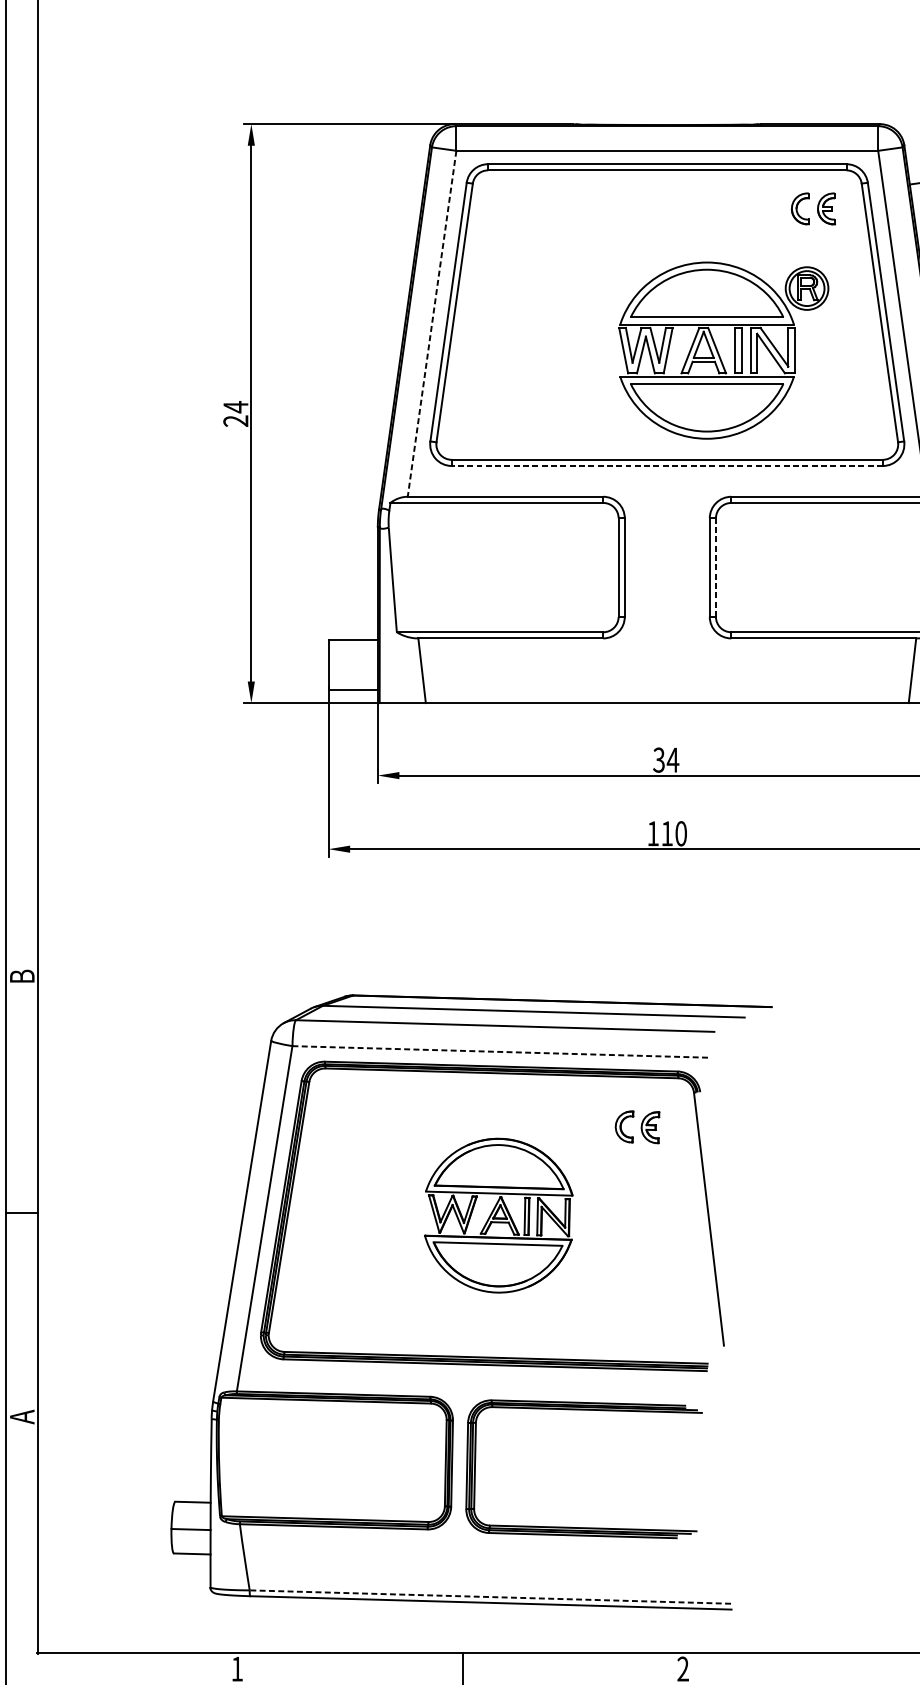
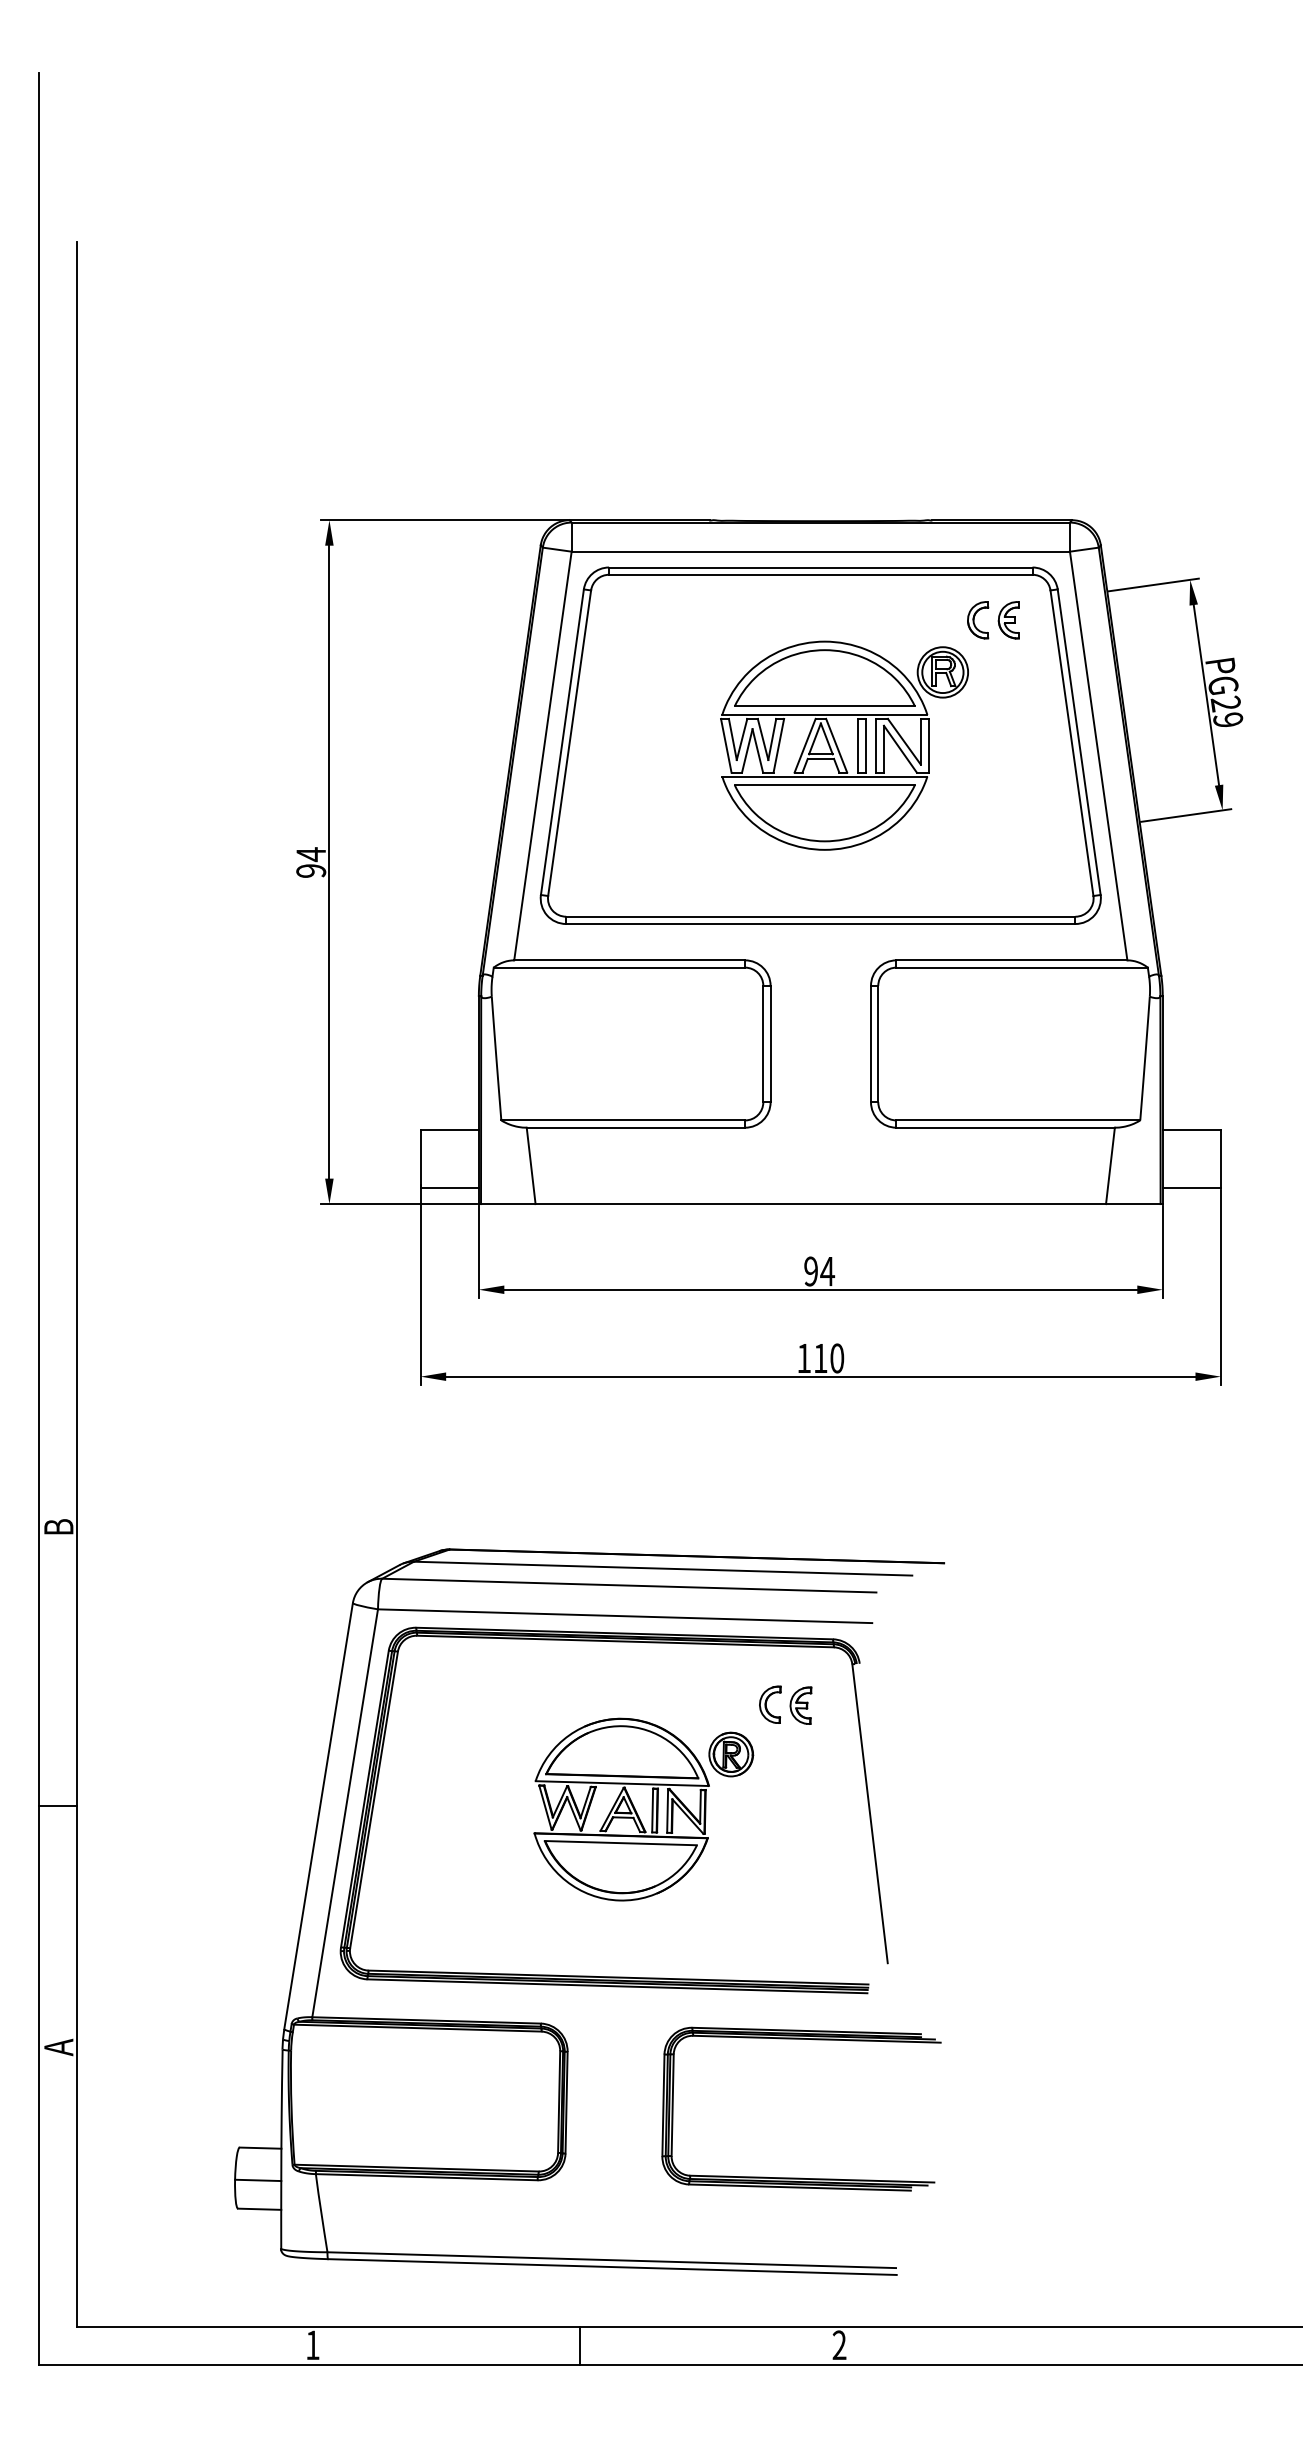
line: (431, 324) -> (542, 756), dashed -> solid
part: (718, 352) -> (838, 747), moved
text: (236, 420) -> (311, 870), 24 -> 94
line: (667, 466) -> (820, 924), dashed -> solid
line: (716, 567) -> (878, 1043), dashed -> solid
text: (658, 760) -> (810, 1271), 34 -> 94
line: (501, 1052) -> (625, 1616), dashed -> solid
part: (591, 1169) -> (731, 1754), added
part: (584, 1410) -> (801, 2039), moved
line: (490, 1597) -> (611, 2260), dashed -> solid

